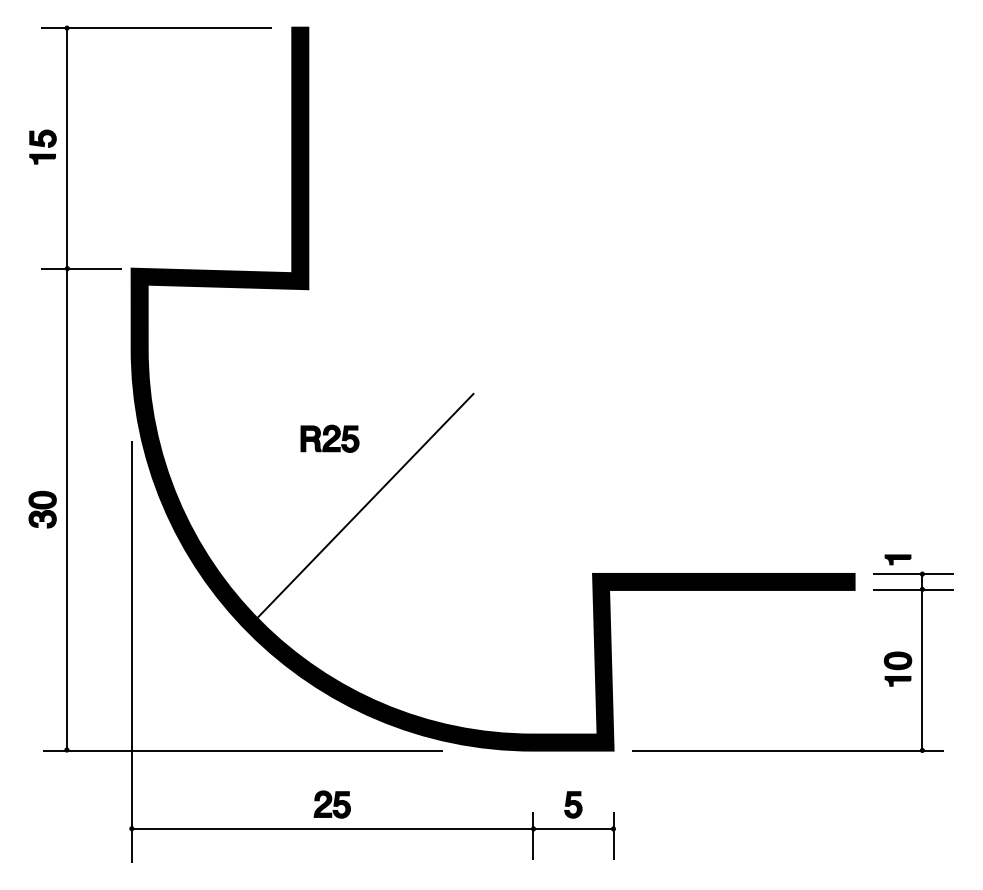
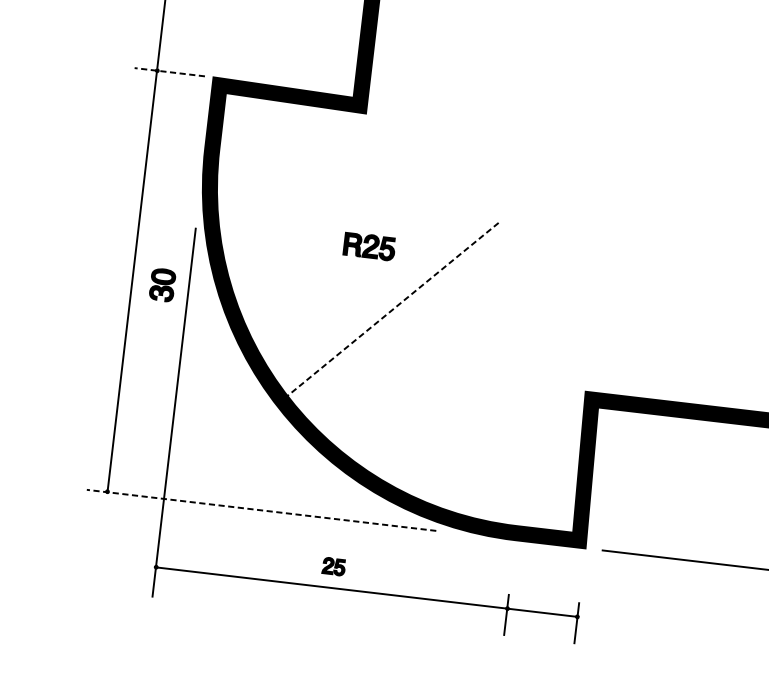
line: (81, 268) -> (169, 72), solid -> dashed
part: (42, 509) -> (162, 284), moved
line: (360, 511) -> (388, 313), solid -> dashed
line: (243, 750) -> (261, 510), solid -> dashed
part: (331, 804) -> (333, 566), size x0.7
part: (573, 804) -> (544, 591), removed

